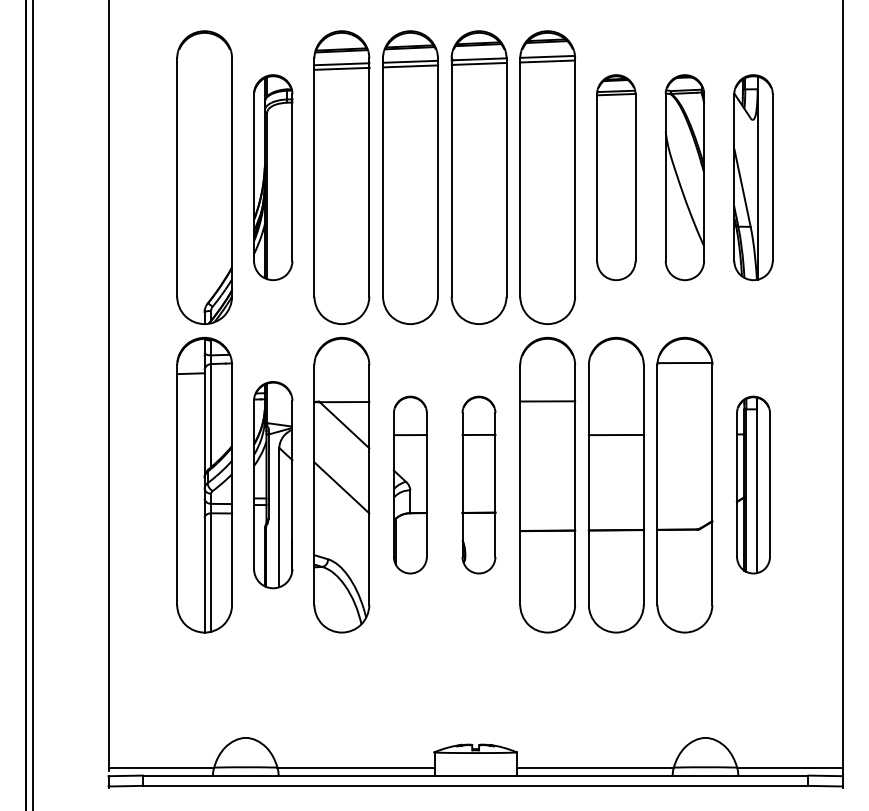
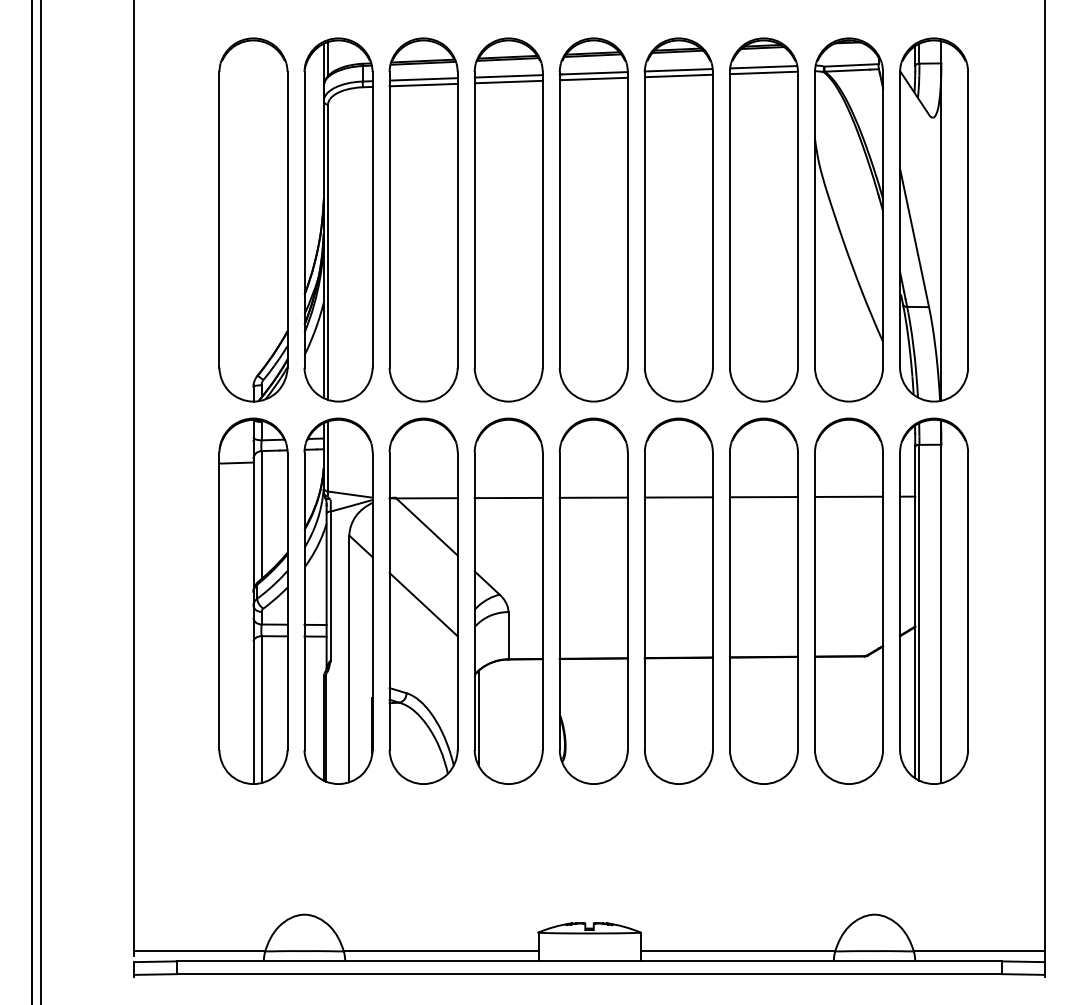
part: (273, 177) -> (338, 219), size x1.43
part: (615, 177) -> (763, 219), size x1.43
part: (684, 177) -> (848, 219), size x1.43
part: (753, 177) -> (933, 219), size x1.43
line: (684, 362) -> (848, 496), moved
line: (615, 435) -> (763, 497), moved
part: (273, 484) -> (338, 600), size x1.43
part: (410, 484) -> (508, 600), size x1.67
part: (478, 484) -> (593, 600), size x1.67
part: (753, 484) -> (933, 600), size x1.67

